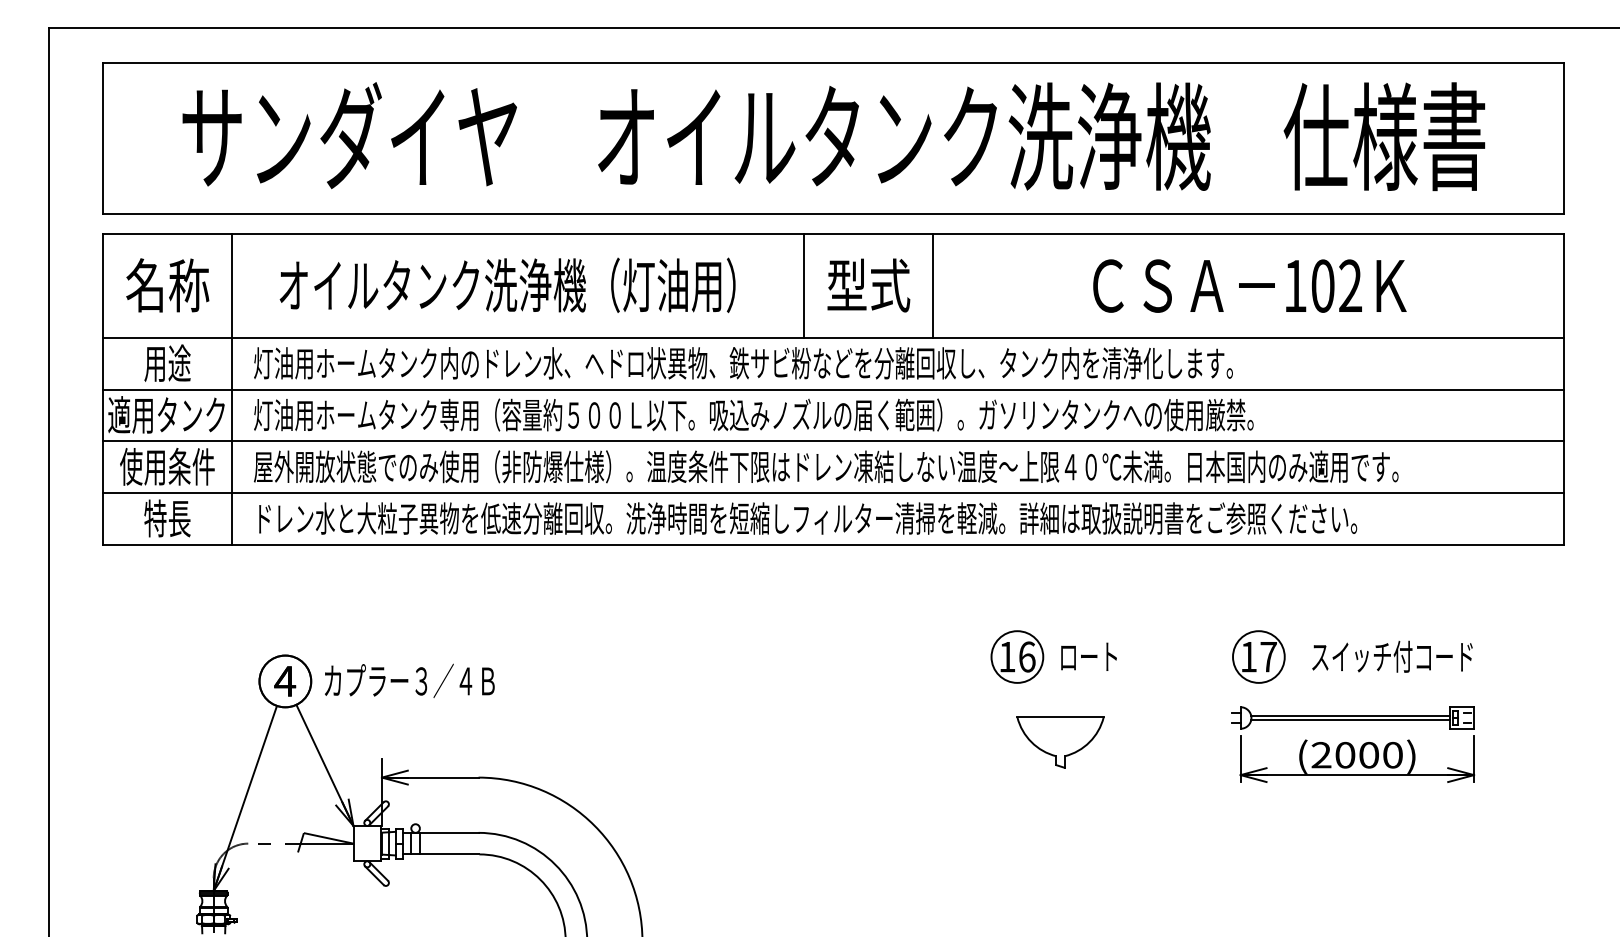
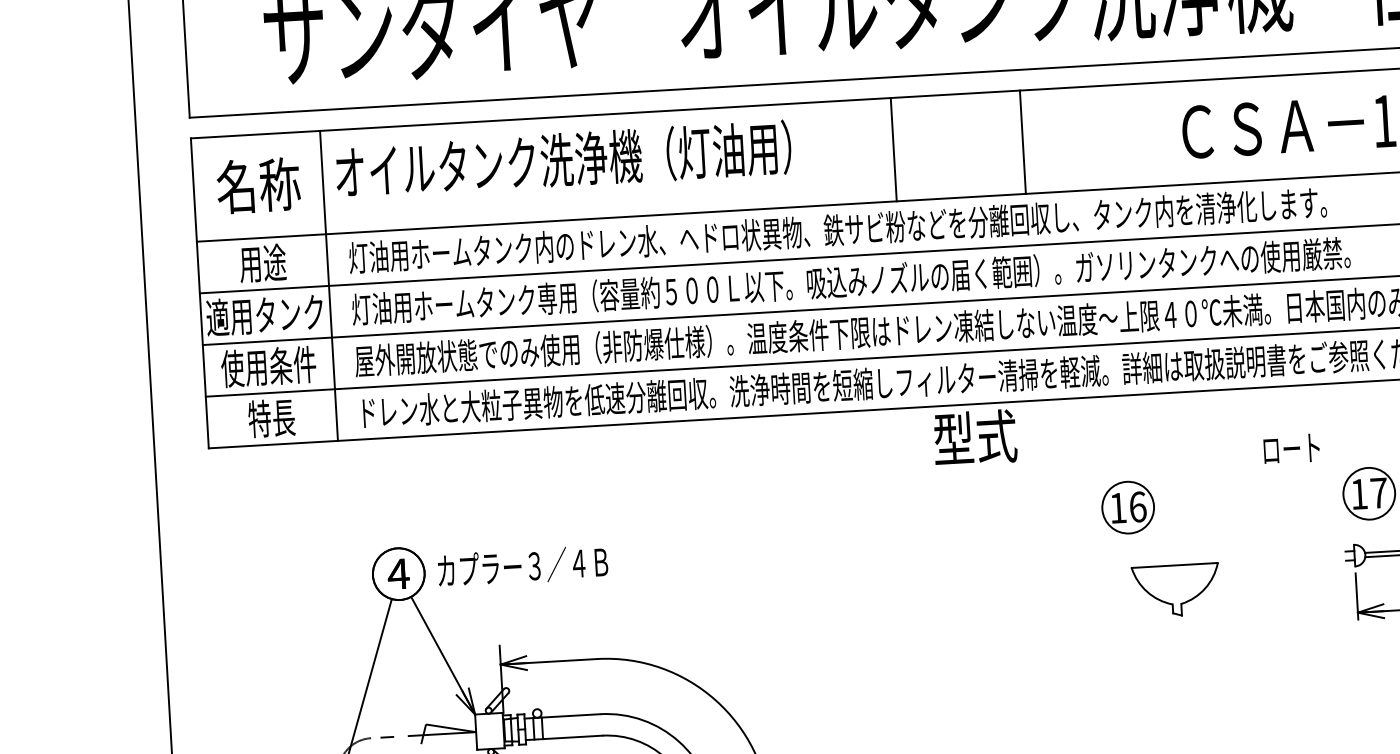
text: (507, 285) -> (563, 160), moved
text: (868, 285) -> (975, 437), moved
text: (1088, 656) -> (1291, 448), moved

